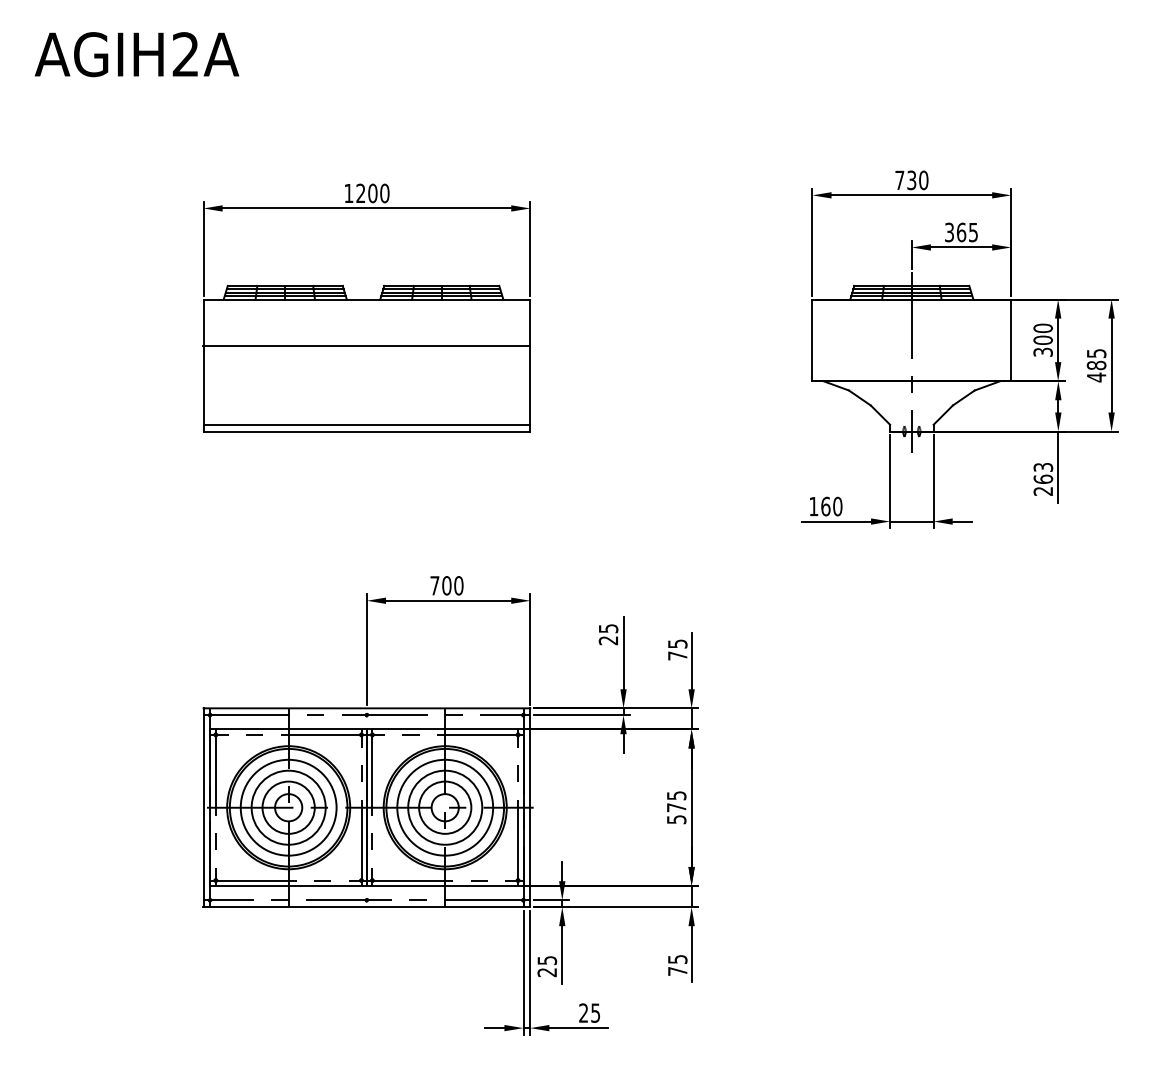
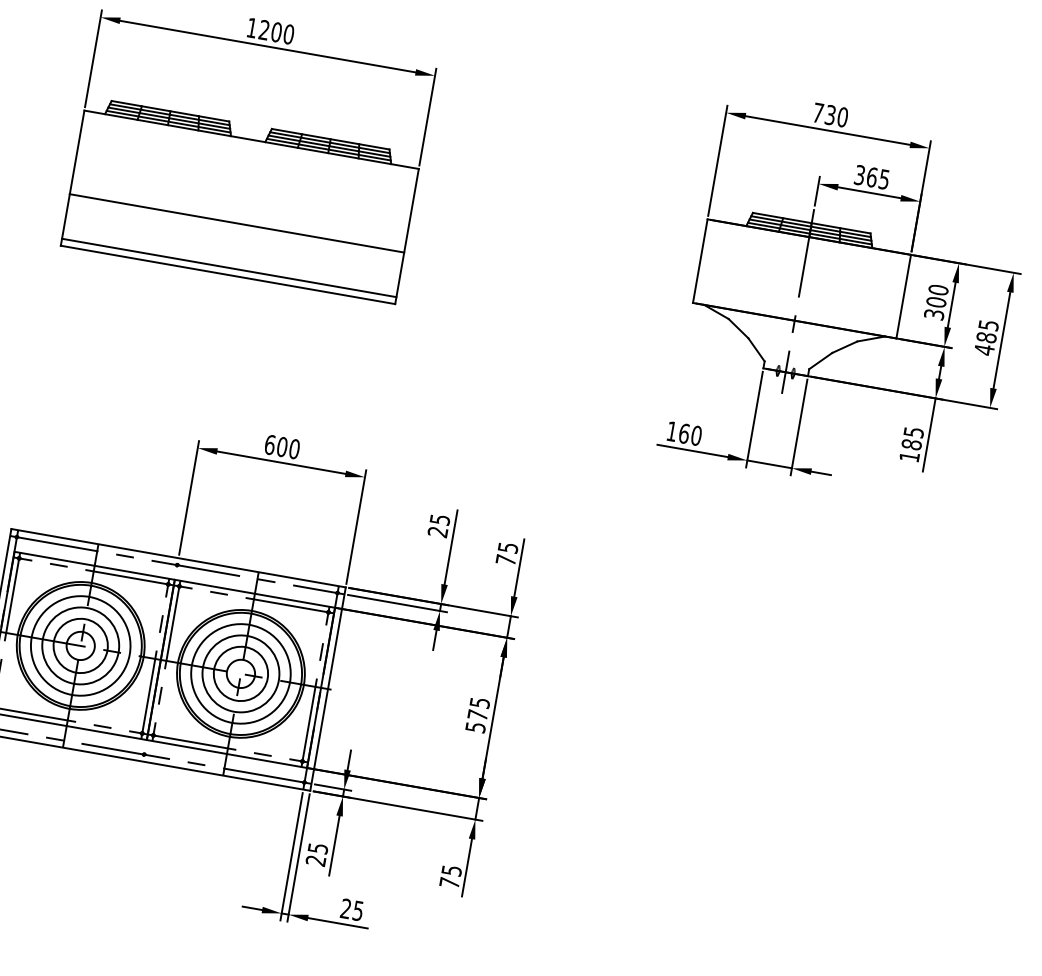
line: (366, 346) -> (236, 223), moved
text: (1042, 479) -> (910, 444), 263 -> 185
text: (434, 585) -> (269, 444), 700 -> 600

